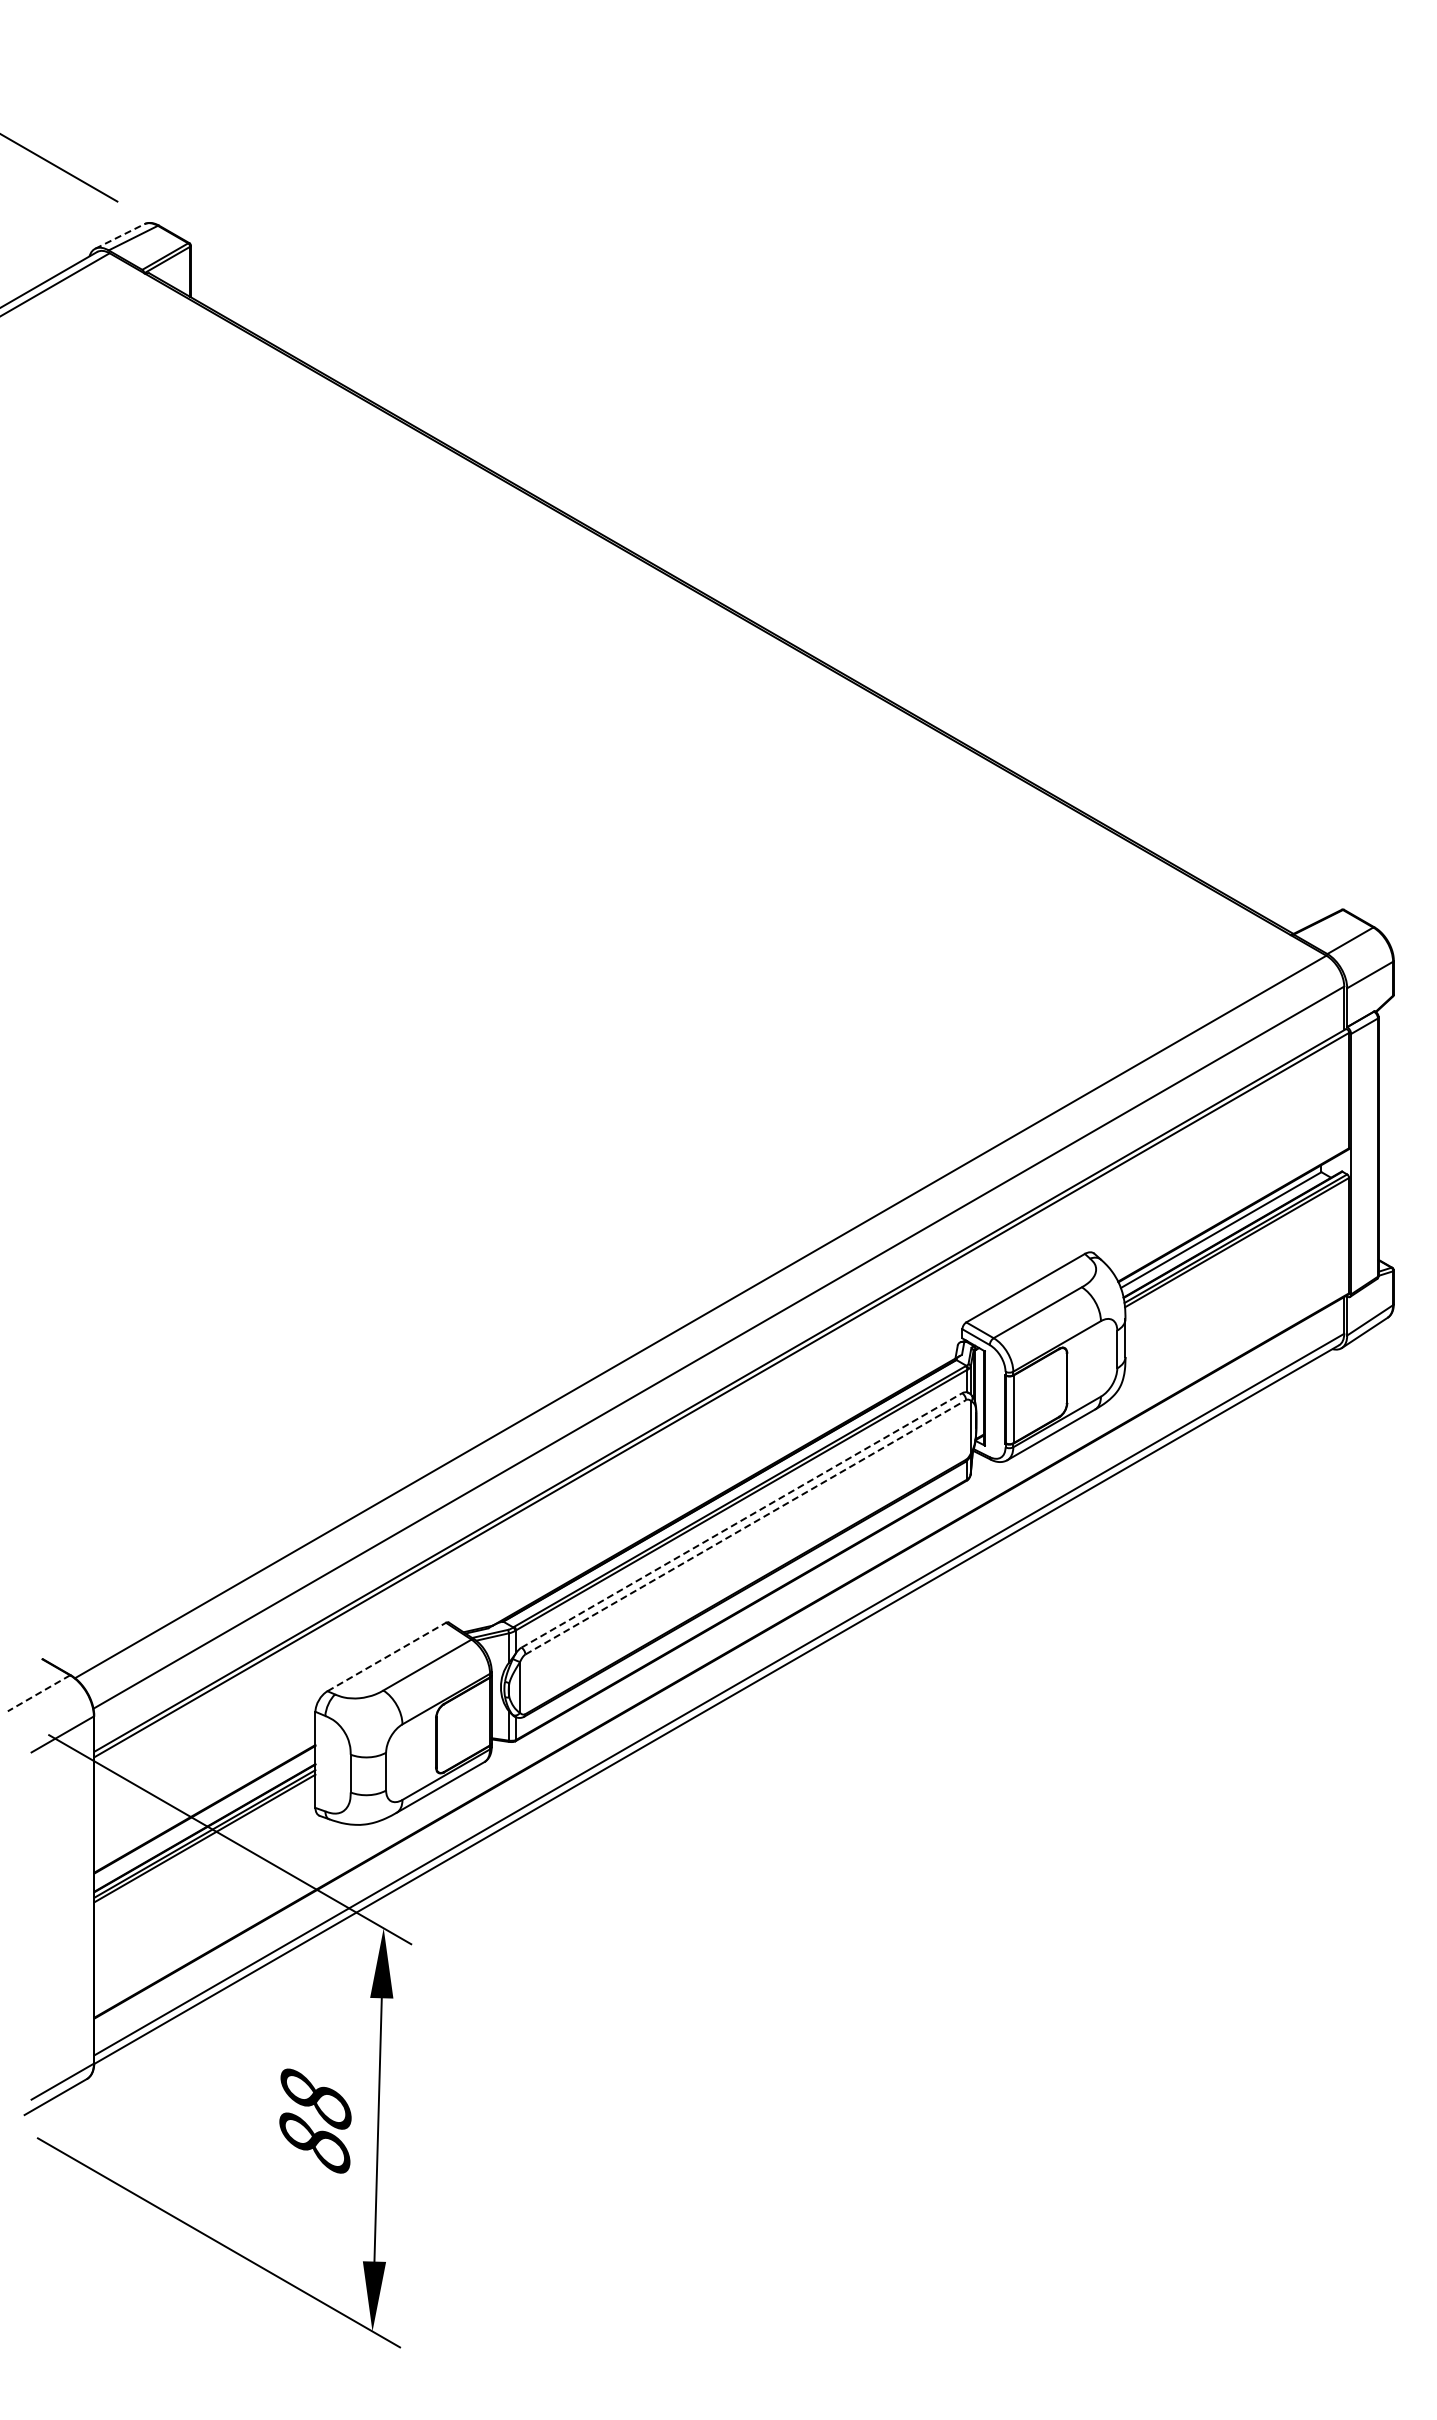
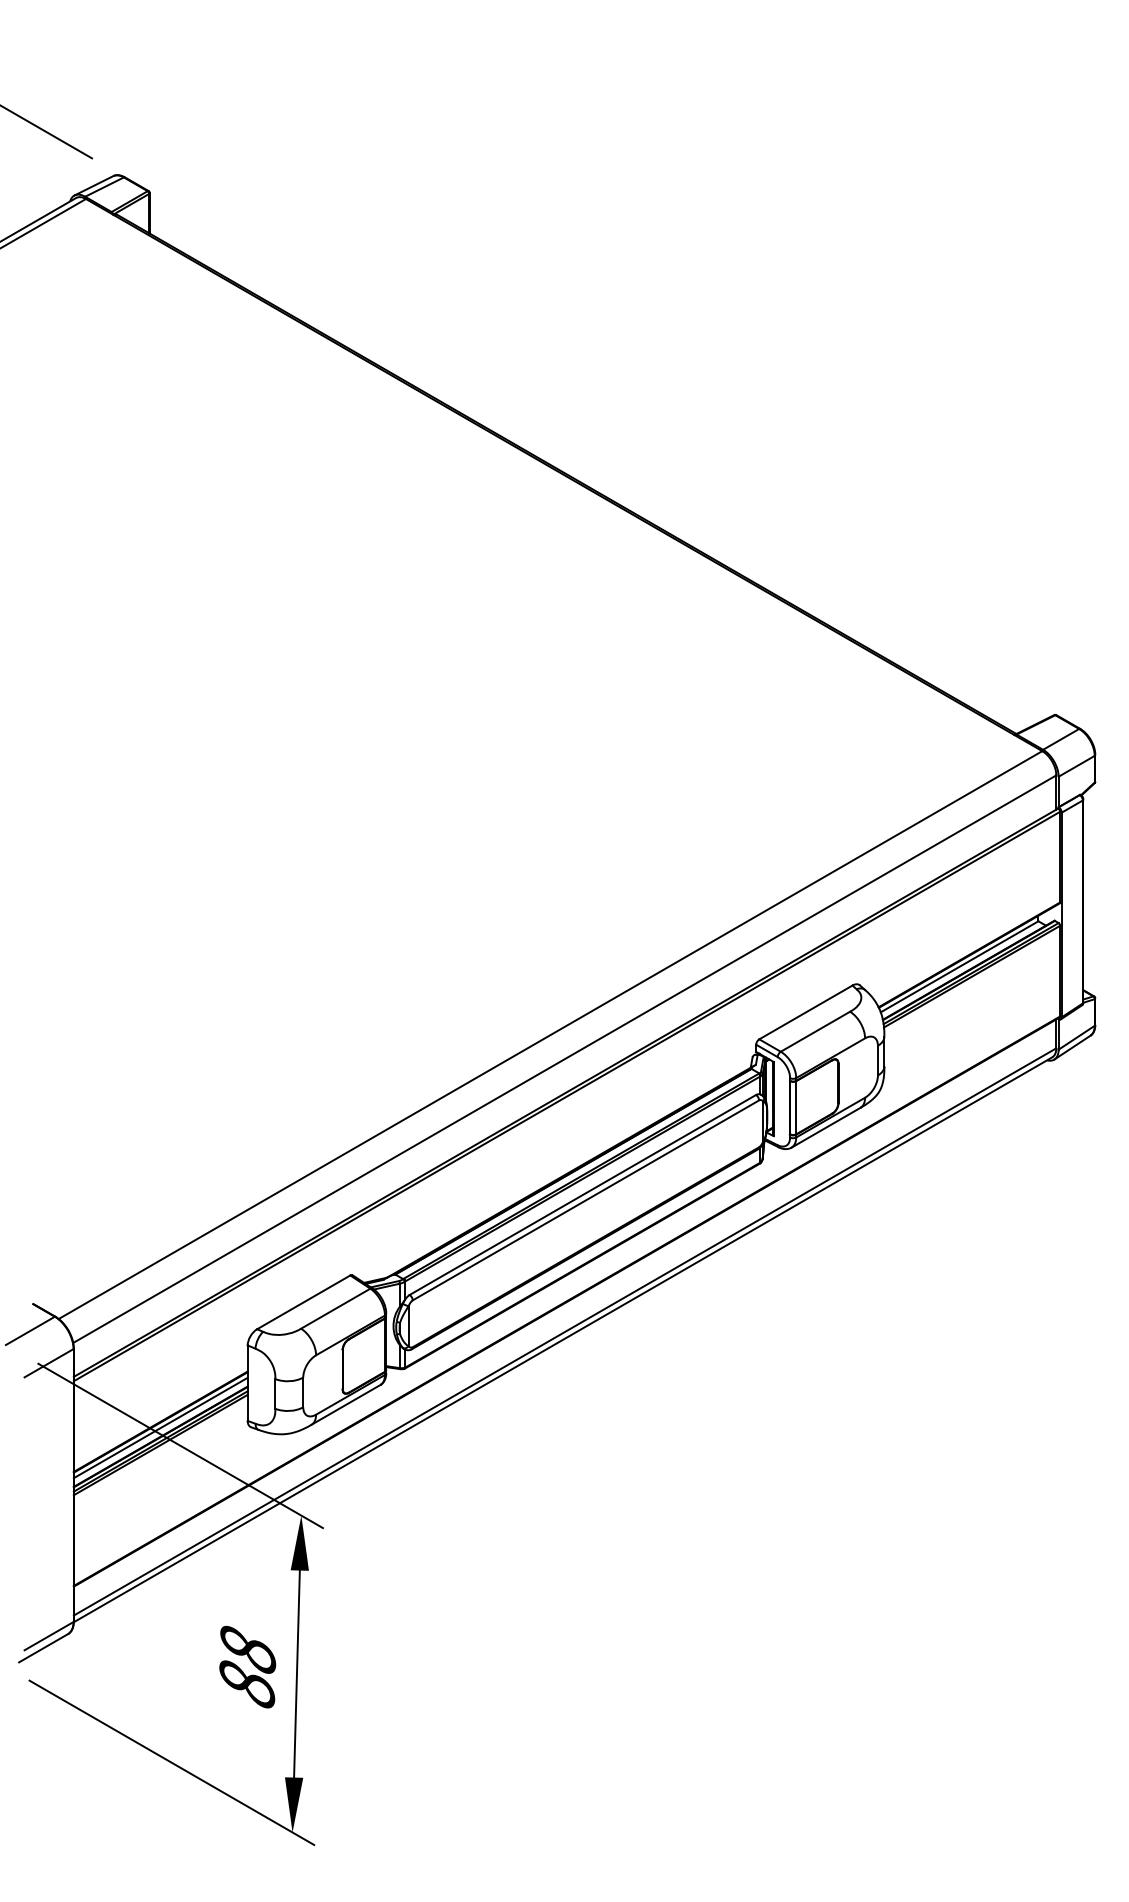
line: (119, 236) -> (93, 185), dashed -> solid
line: (742, 1520) -> (583, 1195), dashed -> solid
line: (746, 1527) -> (586, 1200), dashed -> solid
line: (387, 1656) -> (304, 1301), dashed -> solid
line: (38, 1693) -> (30, 1331), dashed -> solid
line: (204, 1816) -> (160, 1427), added

